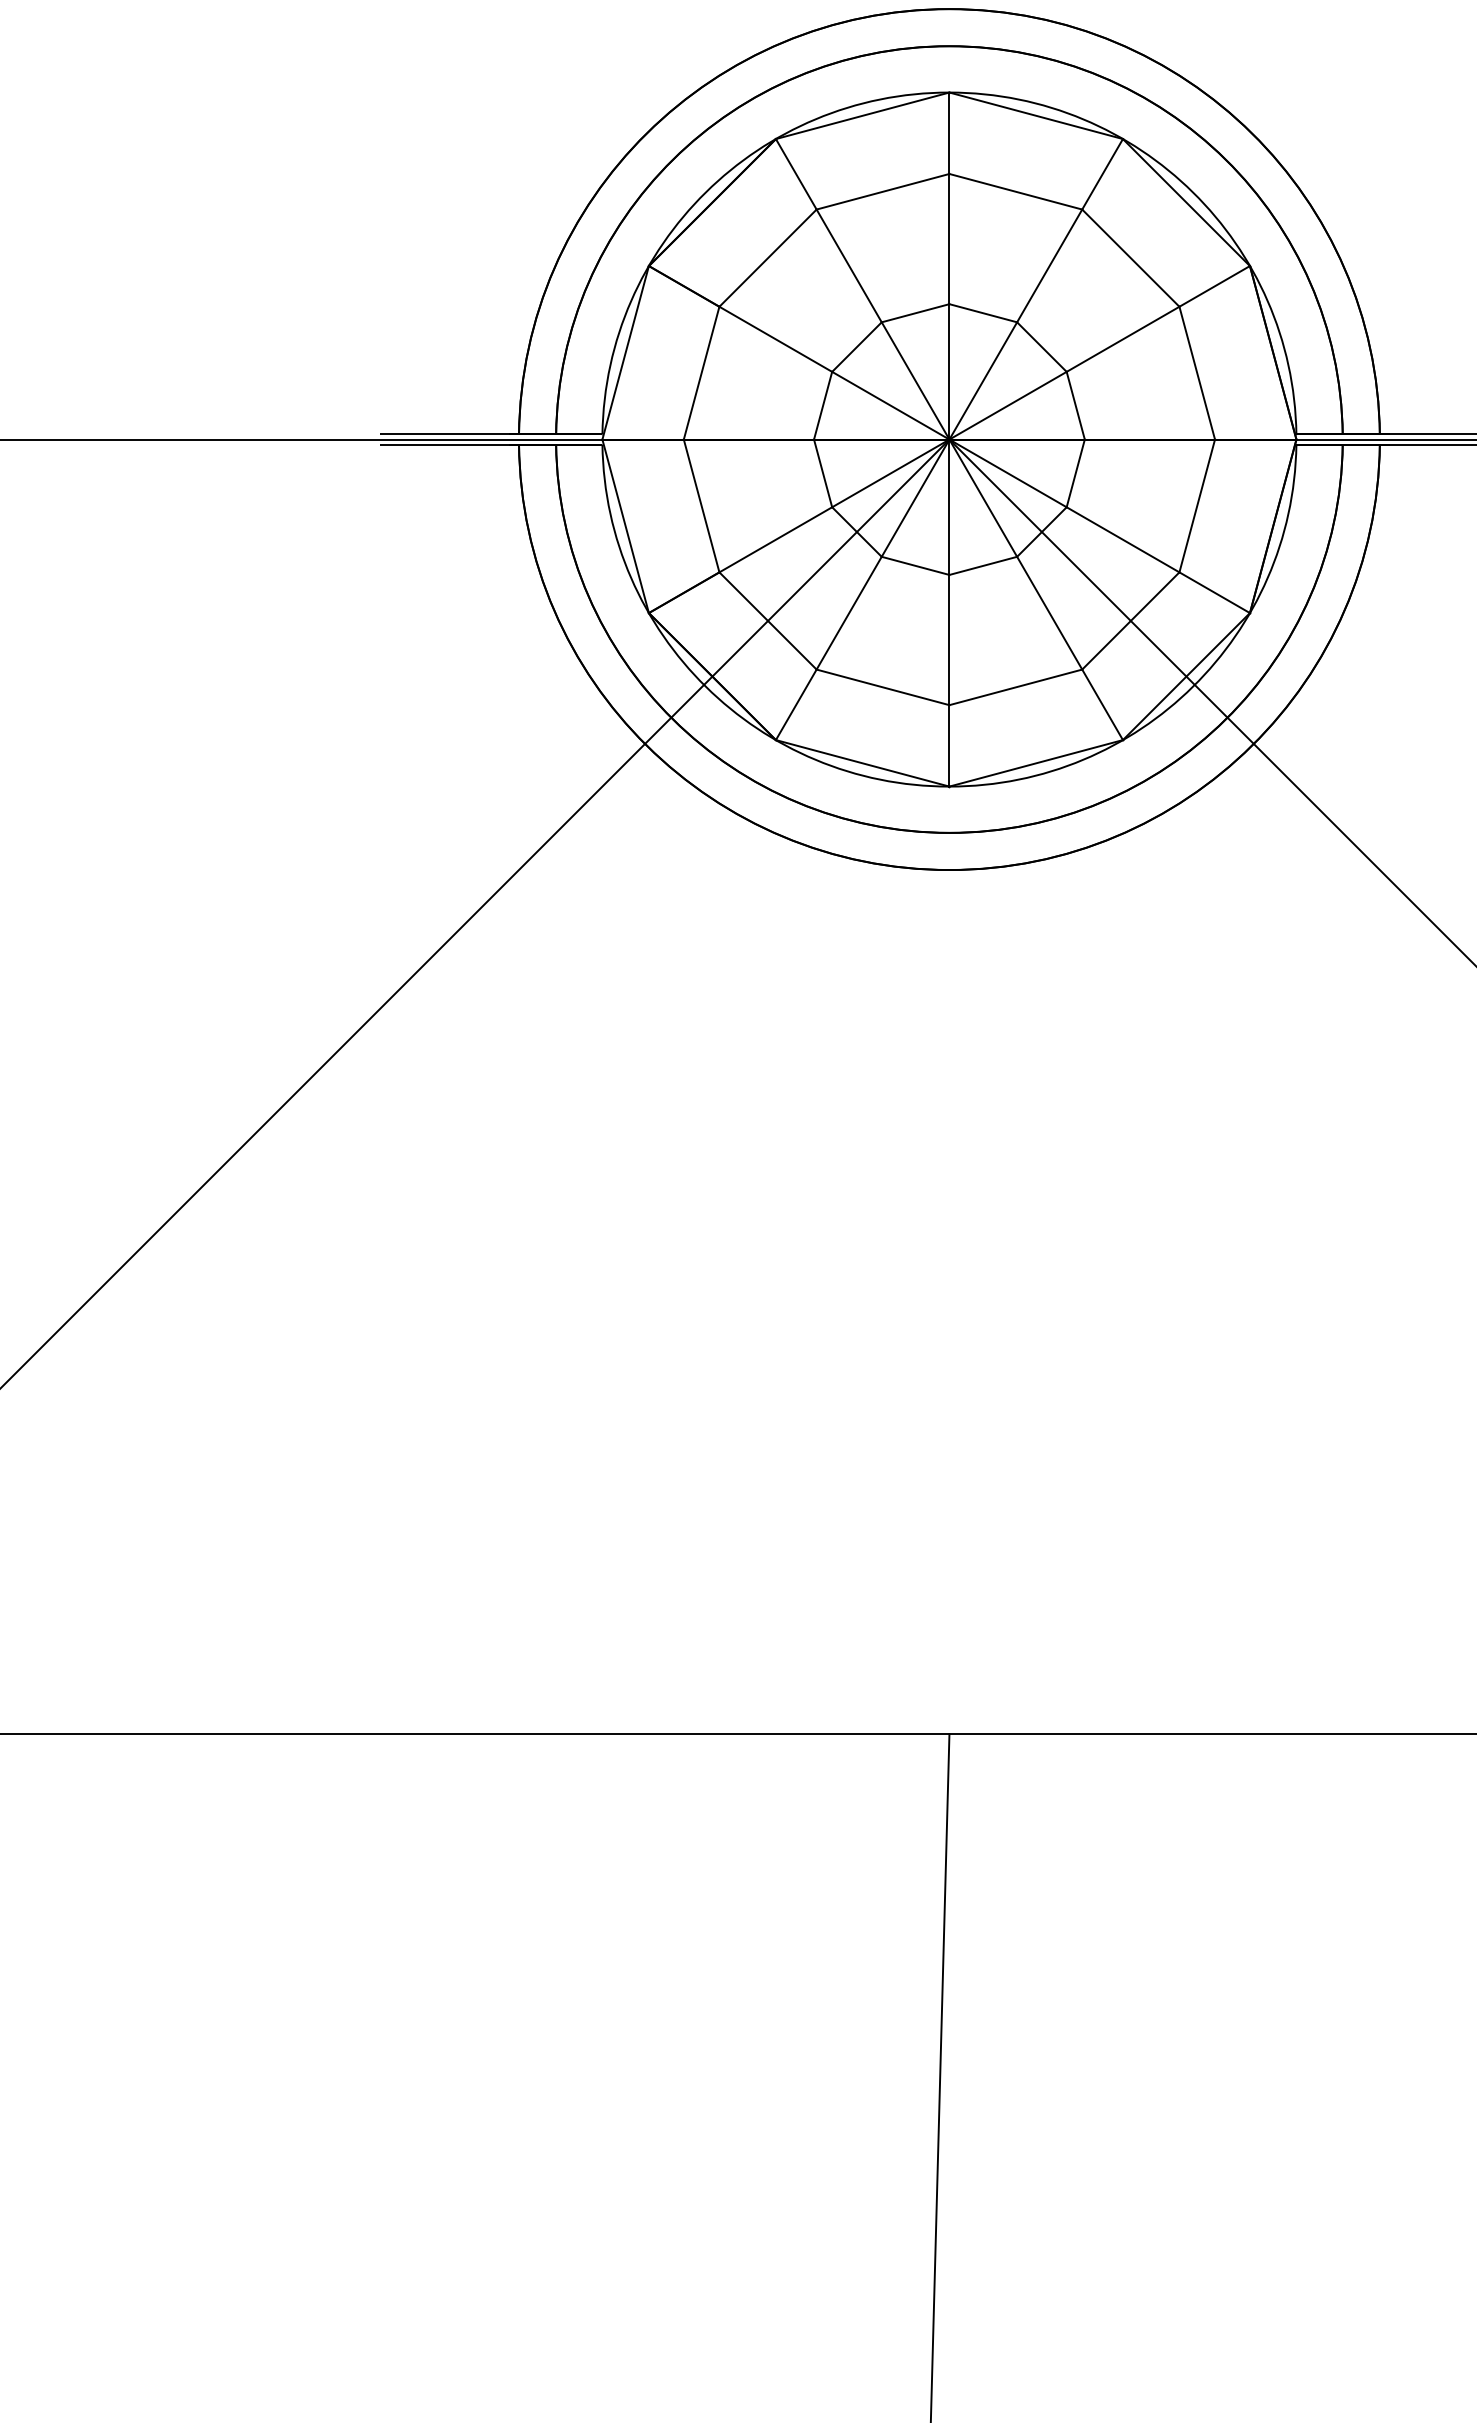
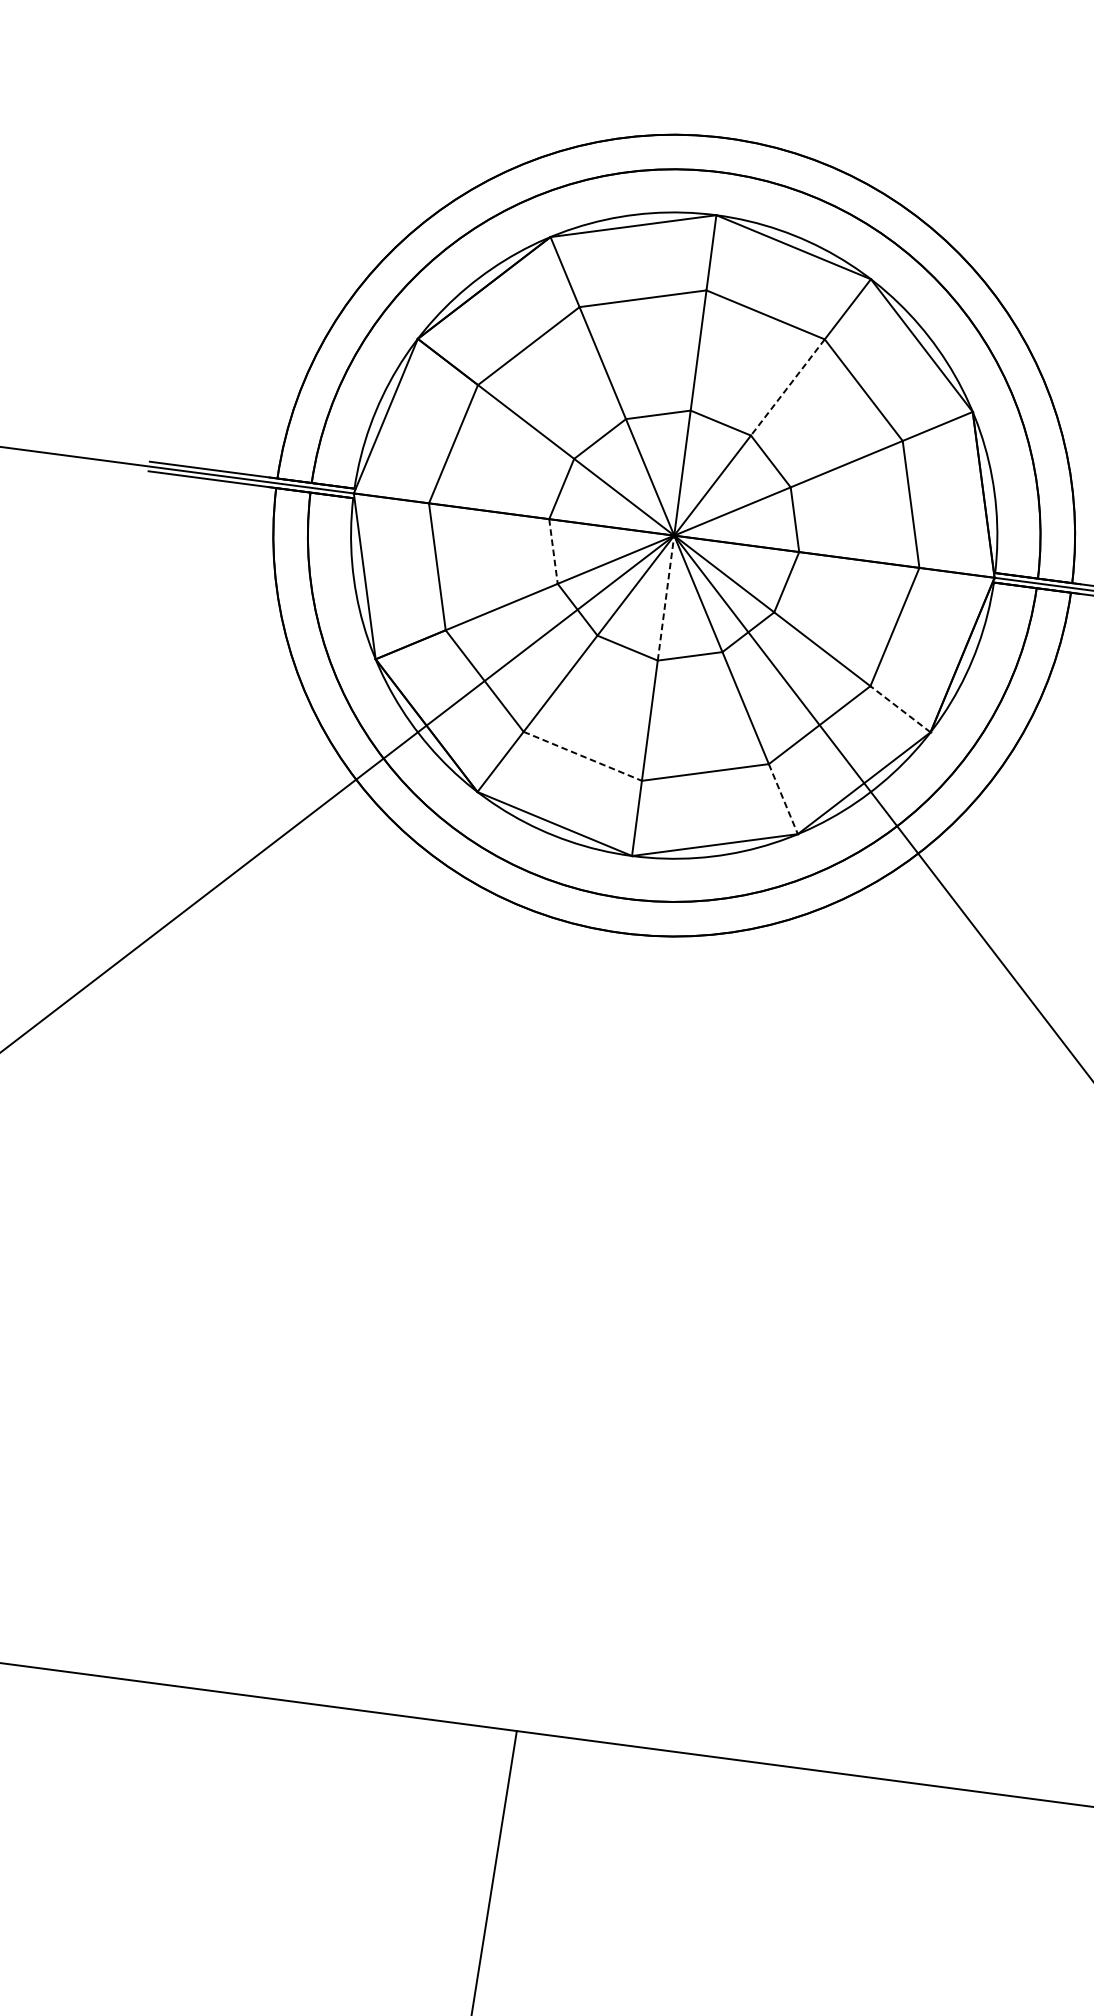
line: (1049, 266) -> (787, 388), solid -> dashed
line: (823, 473) -> (553, 551), solid -> dashed
line: (949, 507) -> (666, 598), solid -> dashed
line: (1214, 592) -> (900, 709), solid -> dashed
line: (883, 687) -> (583, 756), solid -> dashed
line: (1102, 704) -> (783, 798), solid -> dashed

